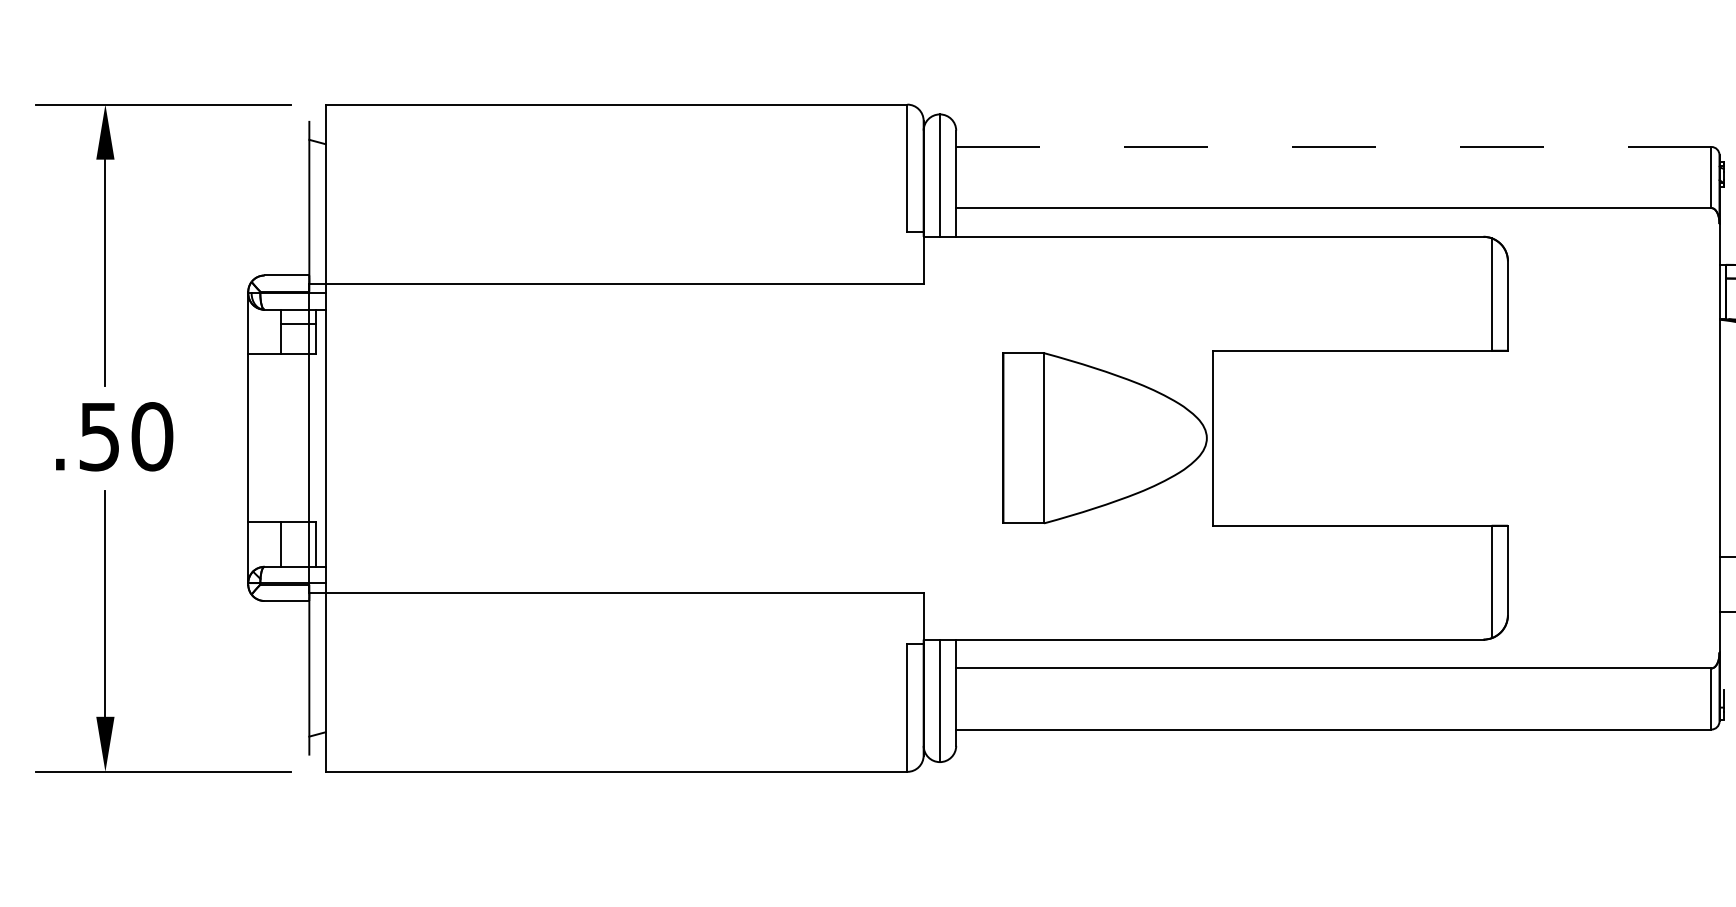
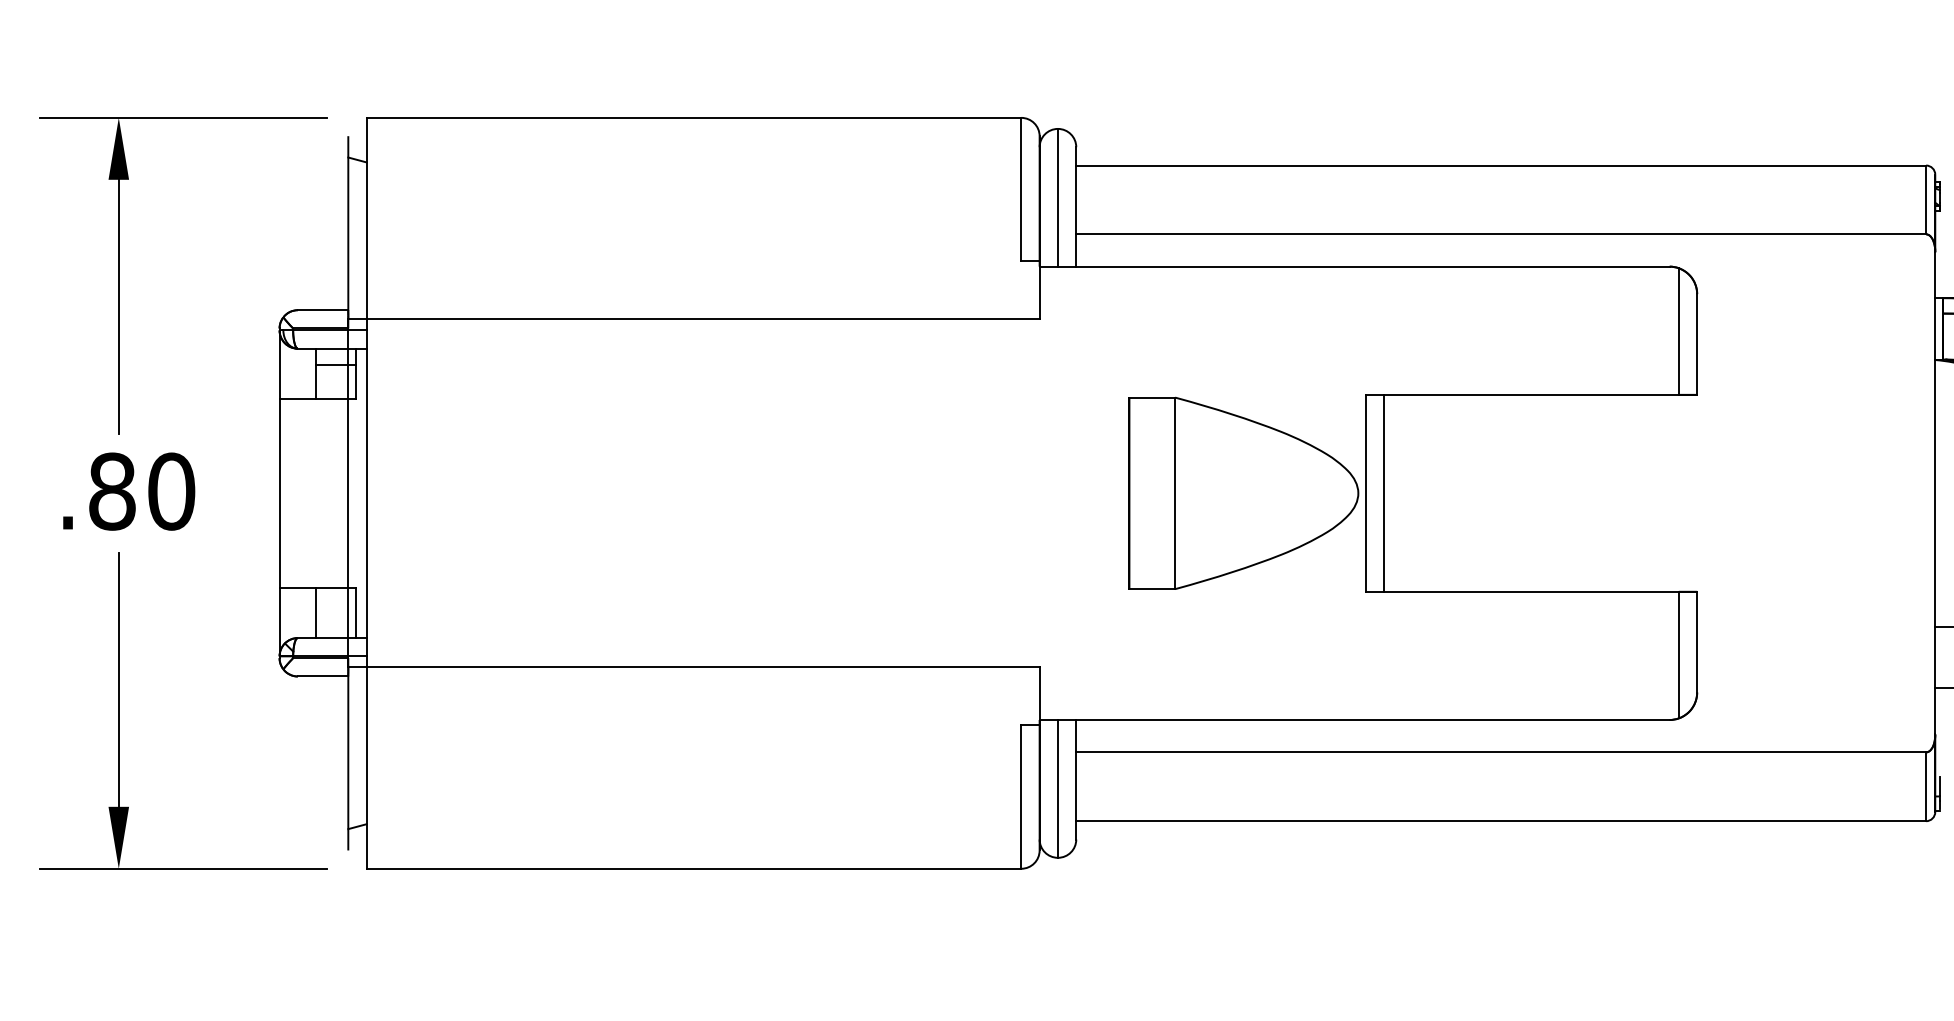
line: (1334, 146) -> (1501, 165), dashed -> solid
text: (99, 436) -> (112, 491), .50 -> .80
line: (1229, 437) -> (1383, 492), added

